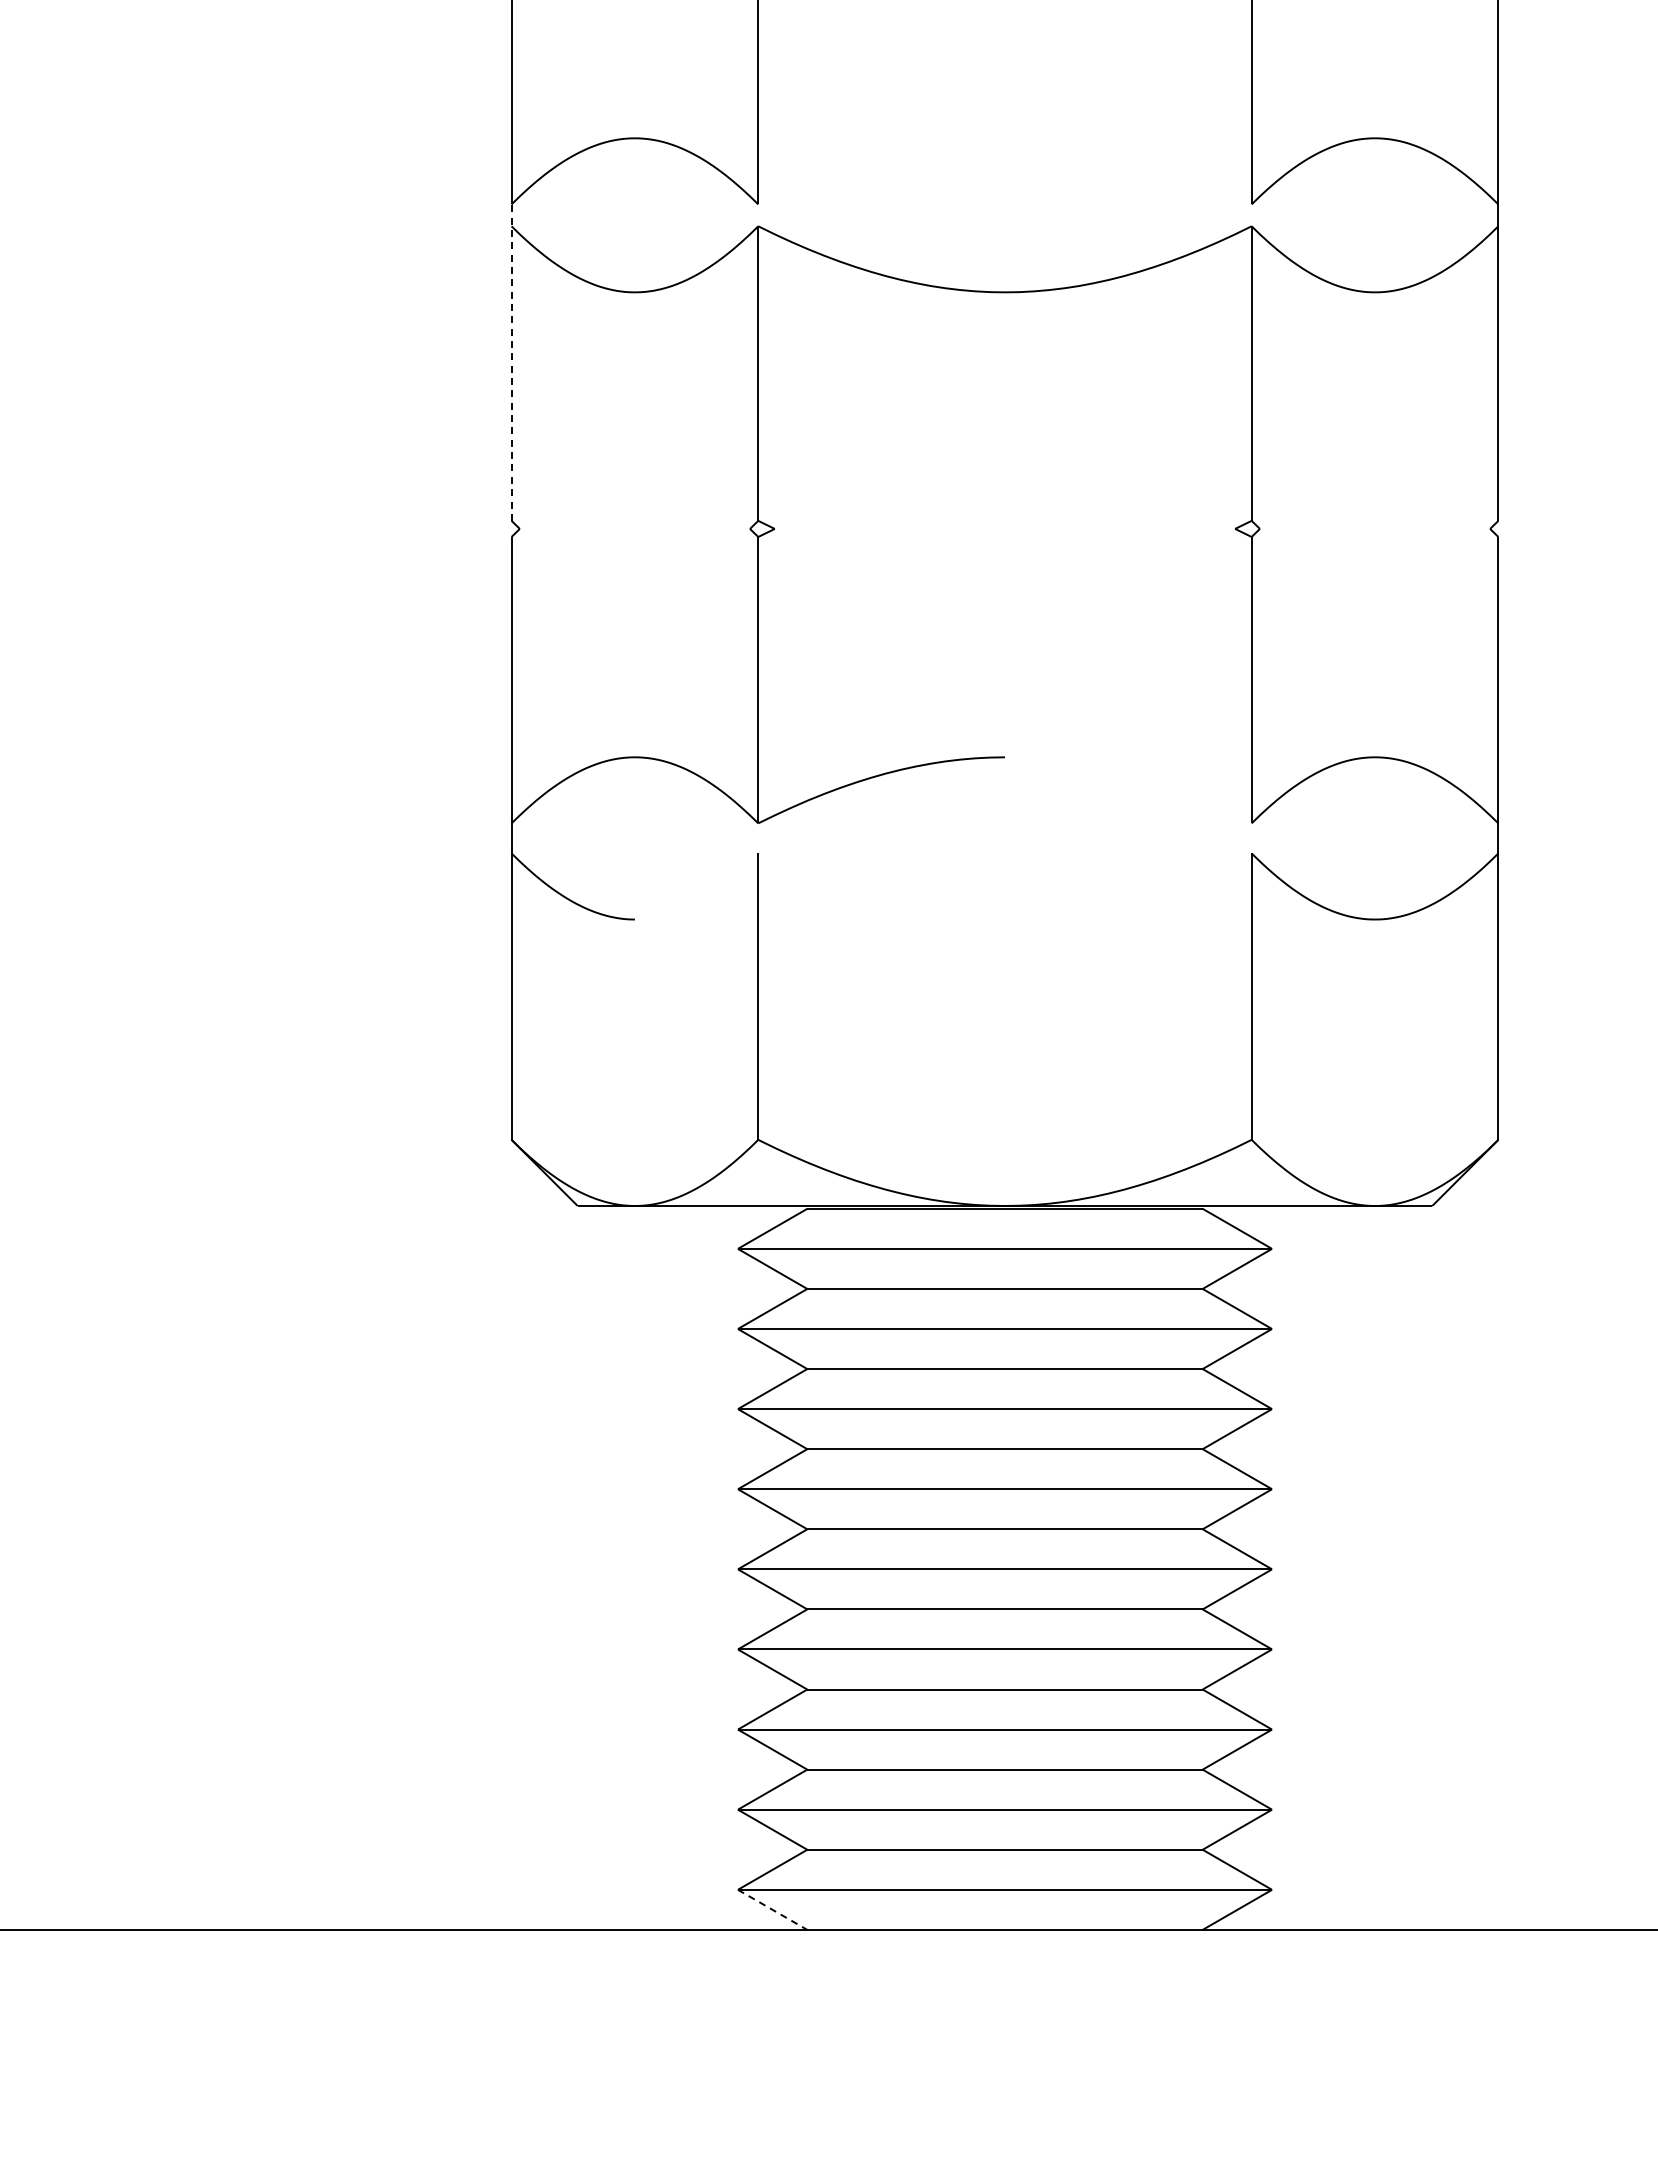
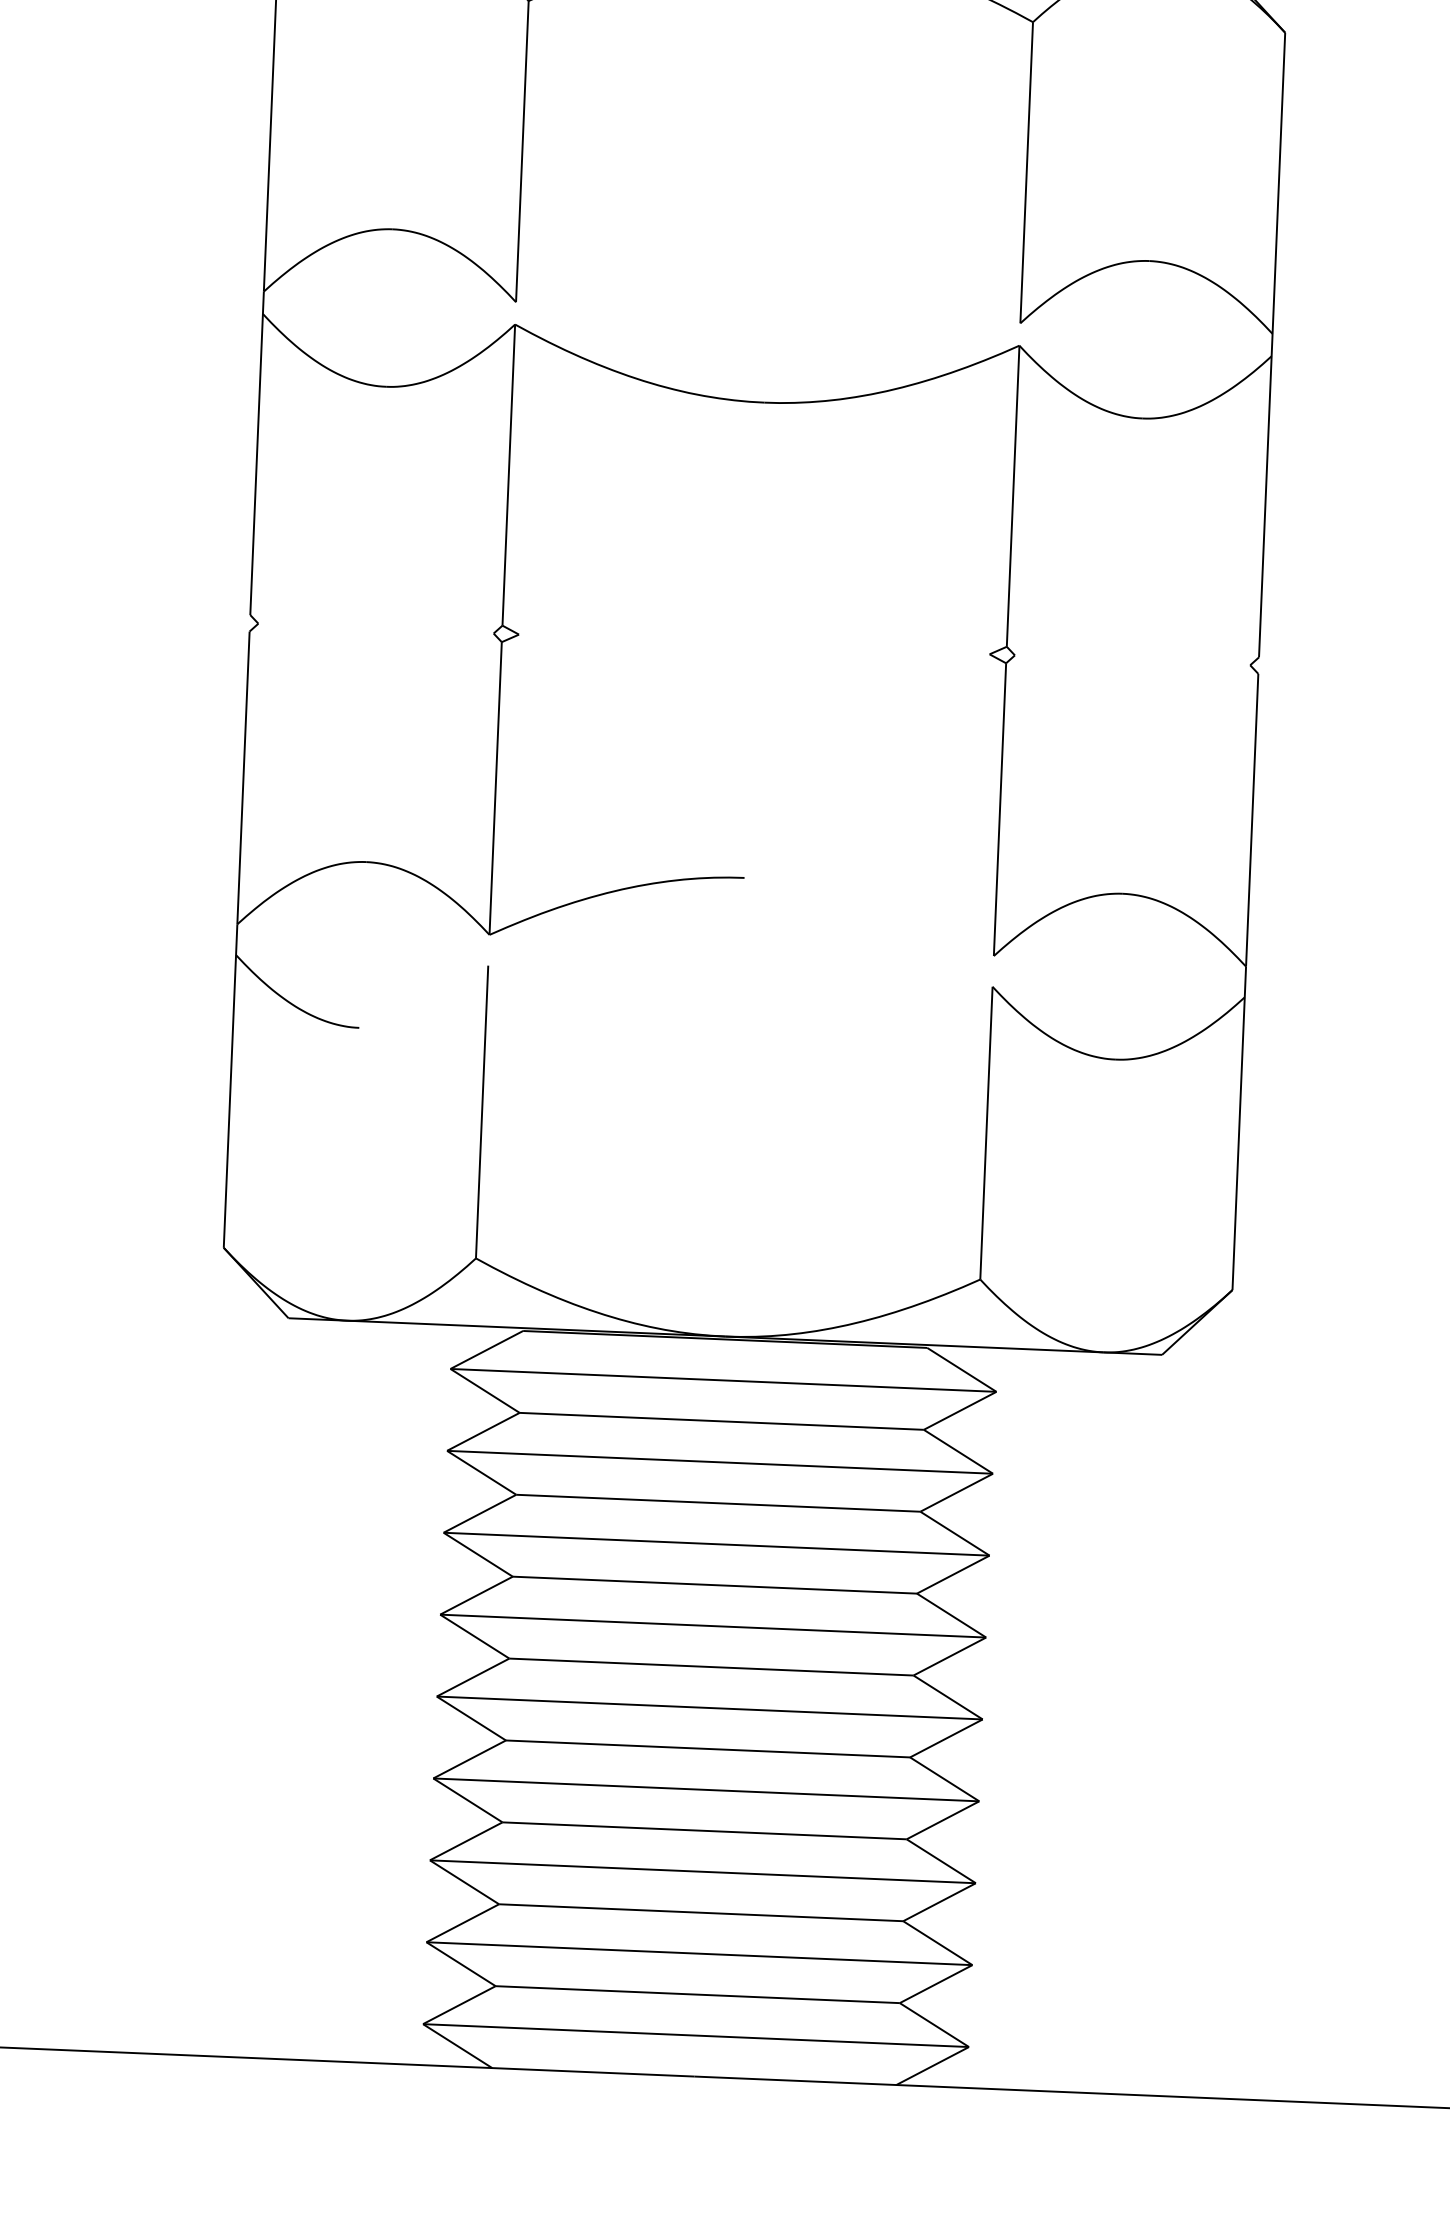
line: (511, 362) -> (257, 453), dashed -> solid
line: (773, 1910) -> (458, 2046), dashed -> solid

